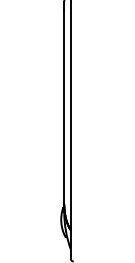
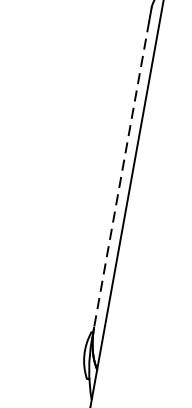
line: (64, 111) -> (120, 181), solid -> dashed

